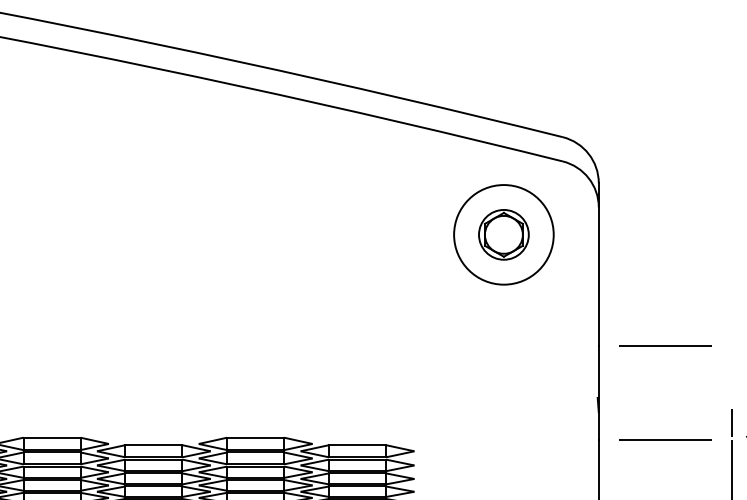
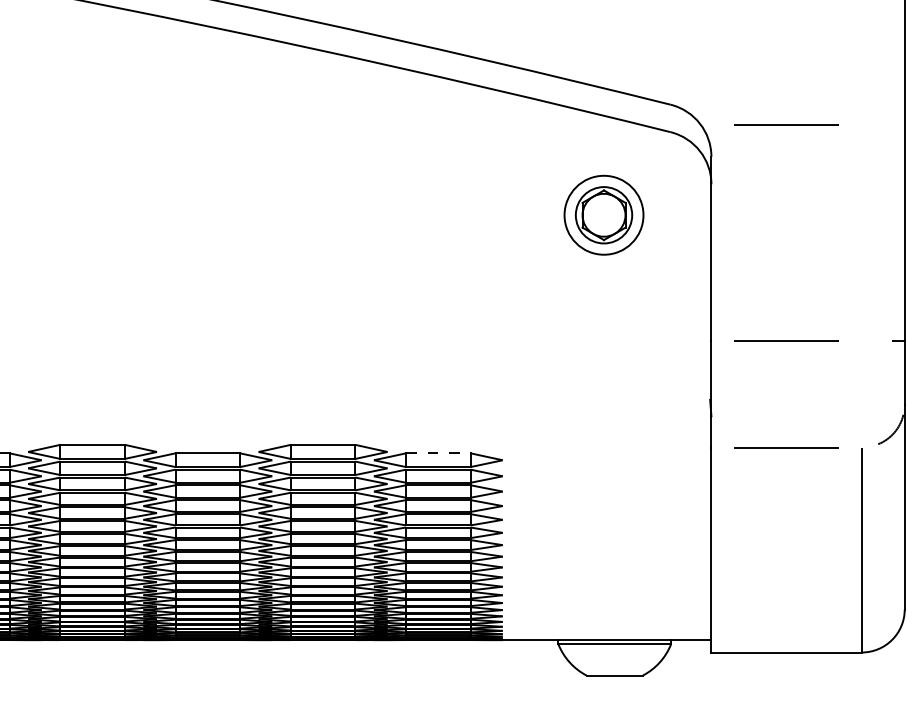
line: (665, 154) -> (786, 124), added
circle: (503, 234) -> (603, 214), size x0.7
line: (731, 422) -> (861, 427), removed
line: (357, 445) -> (438, 453), solid -> dashed

